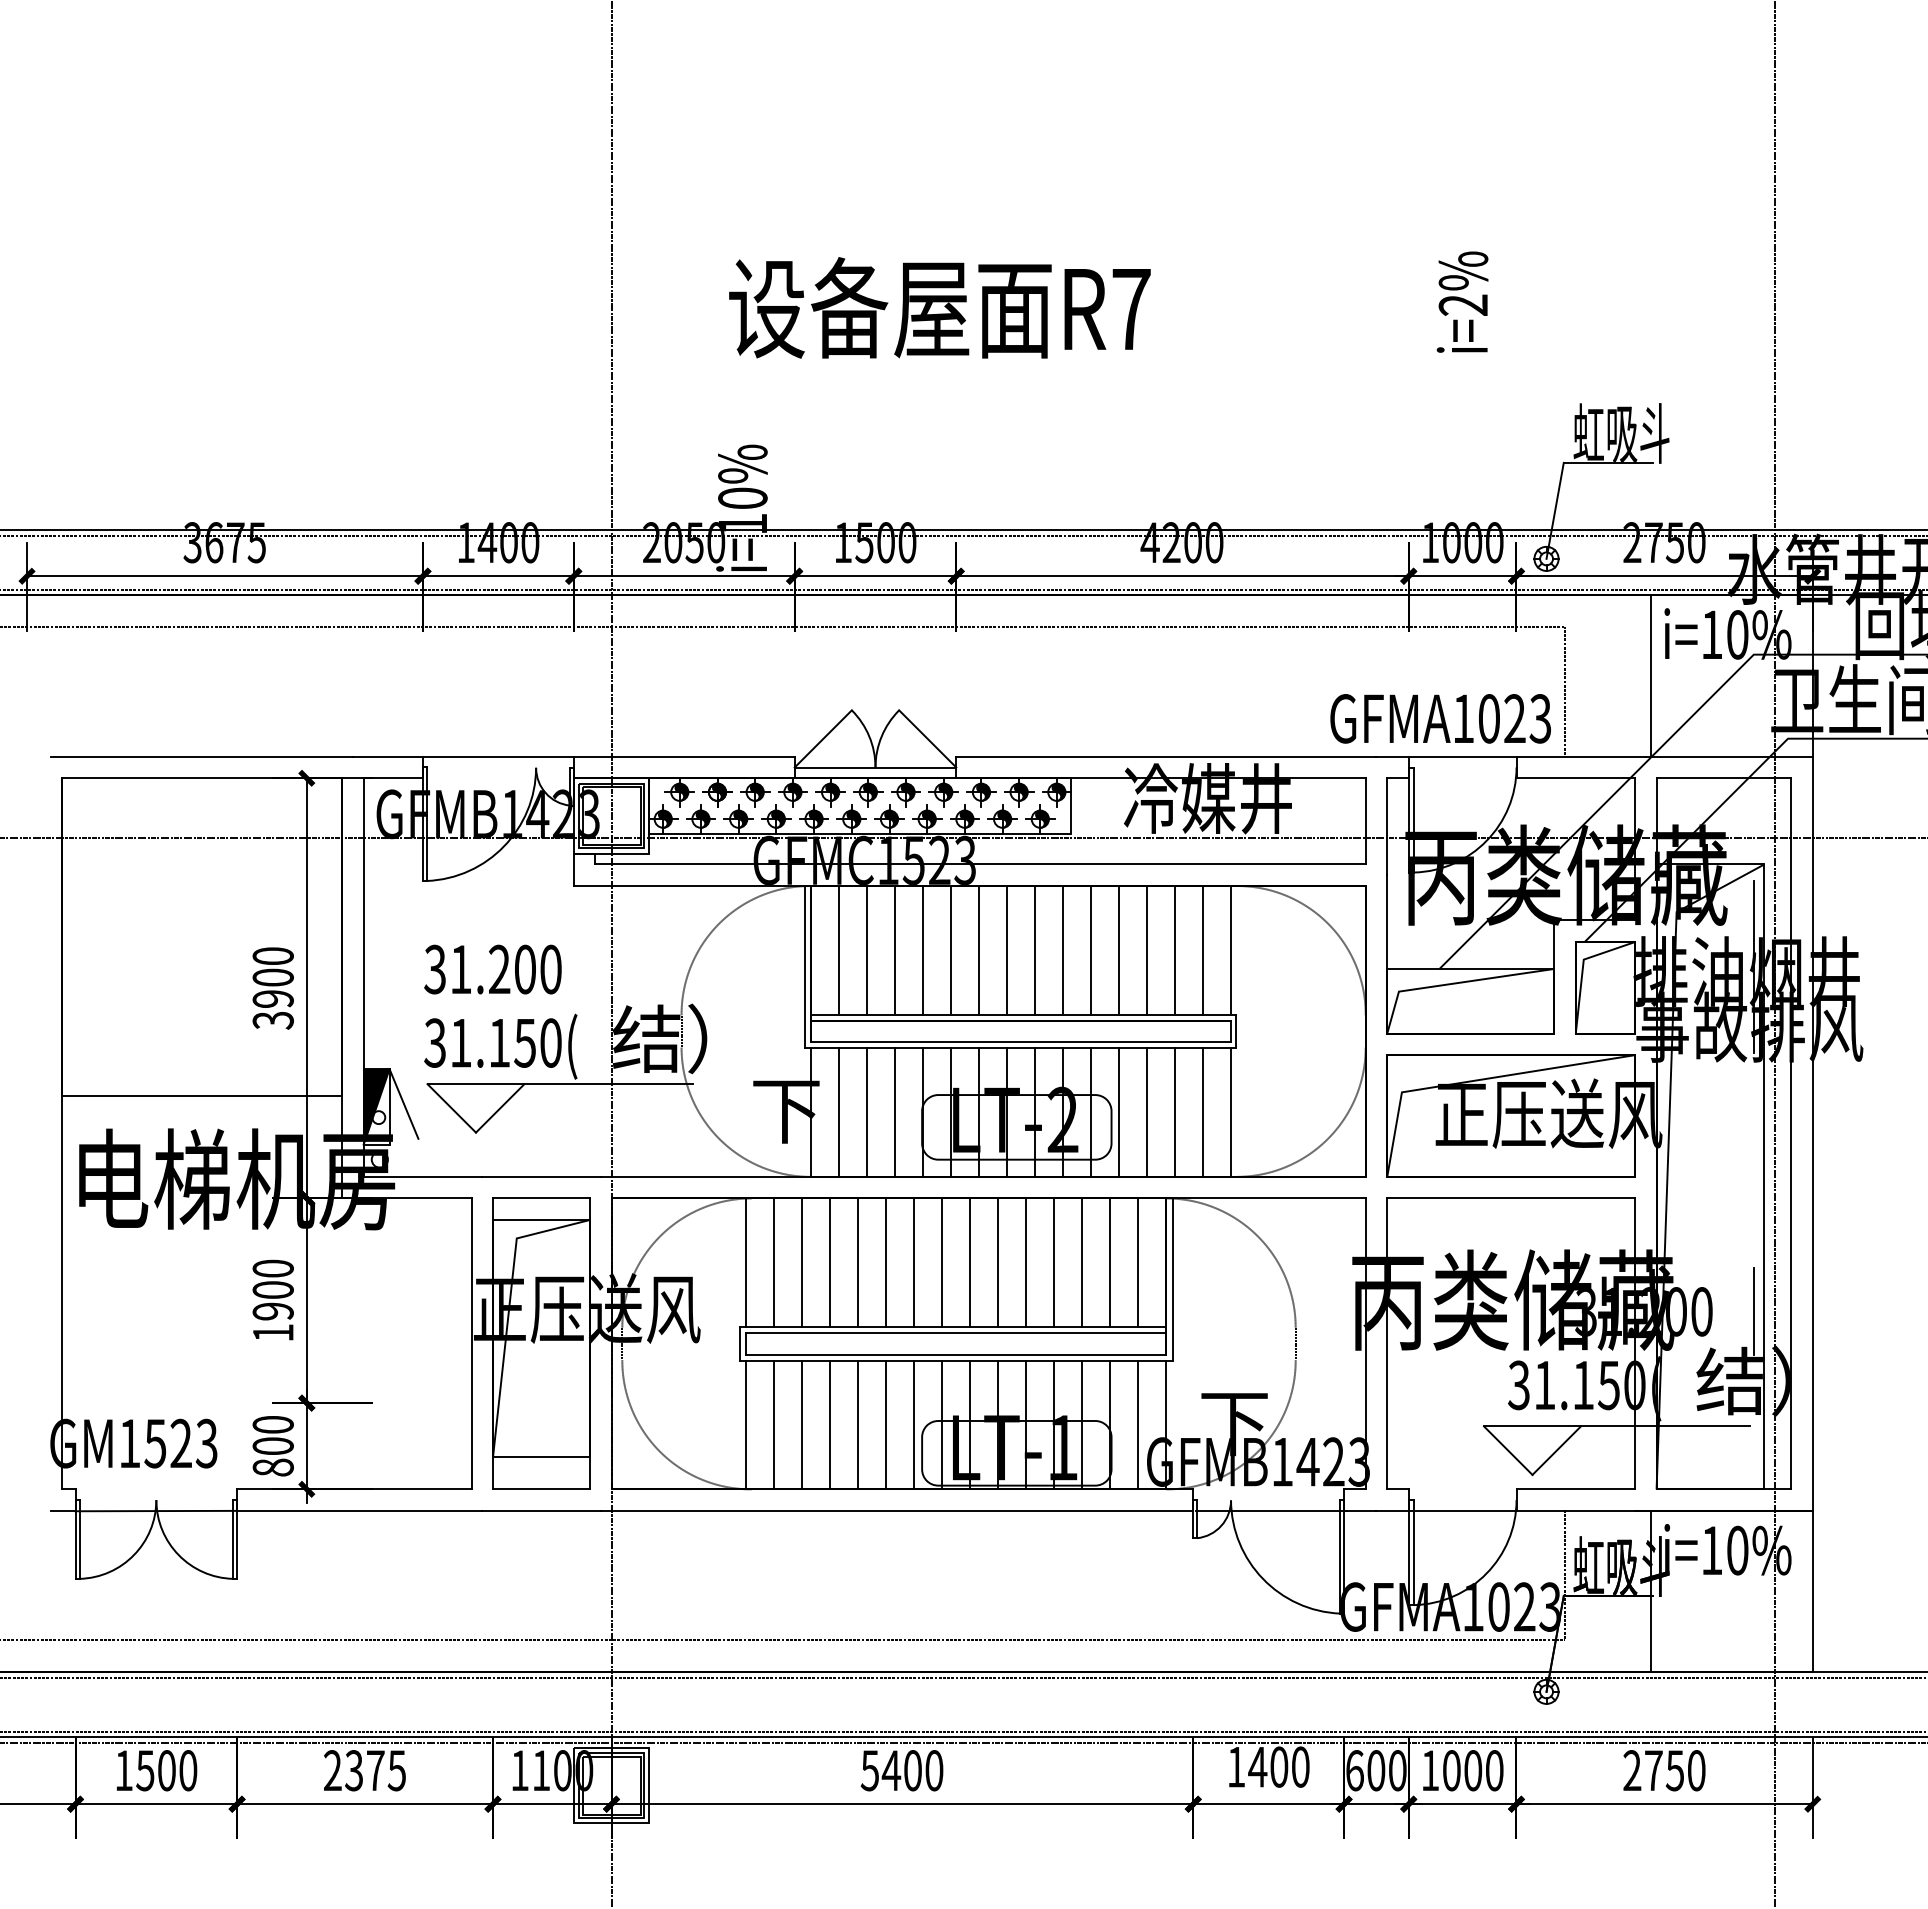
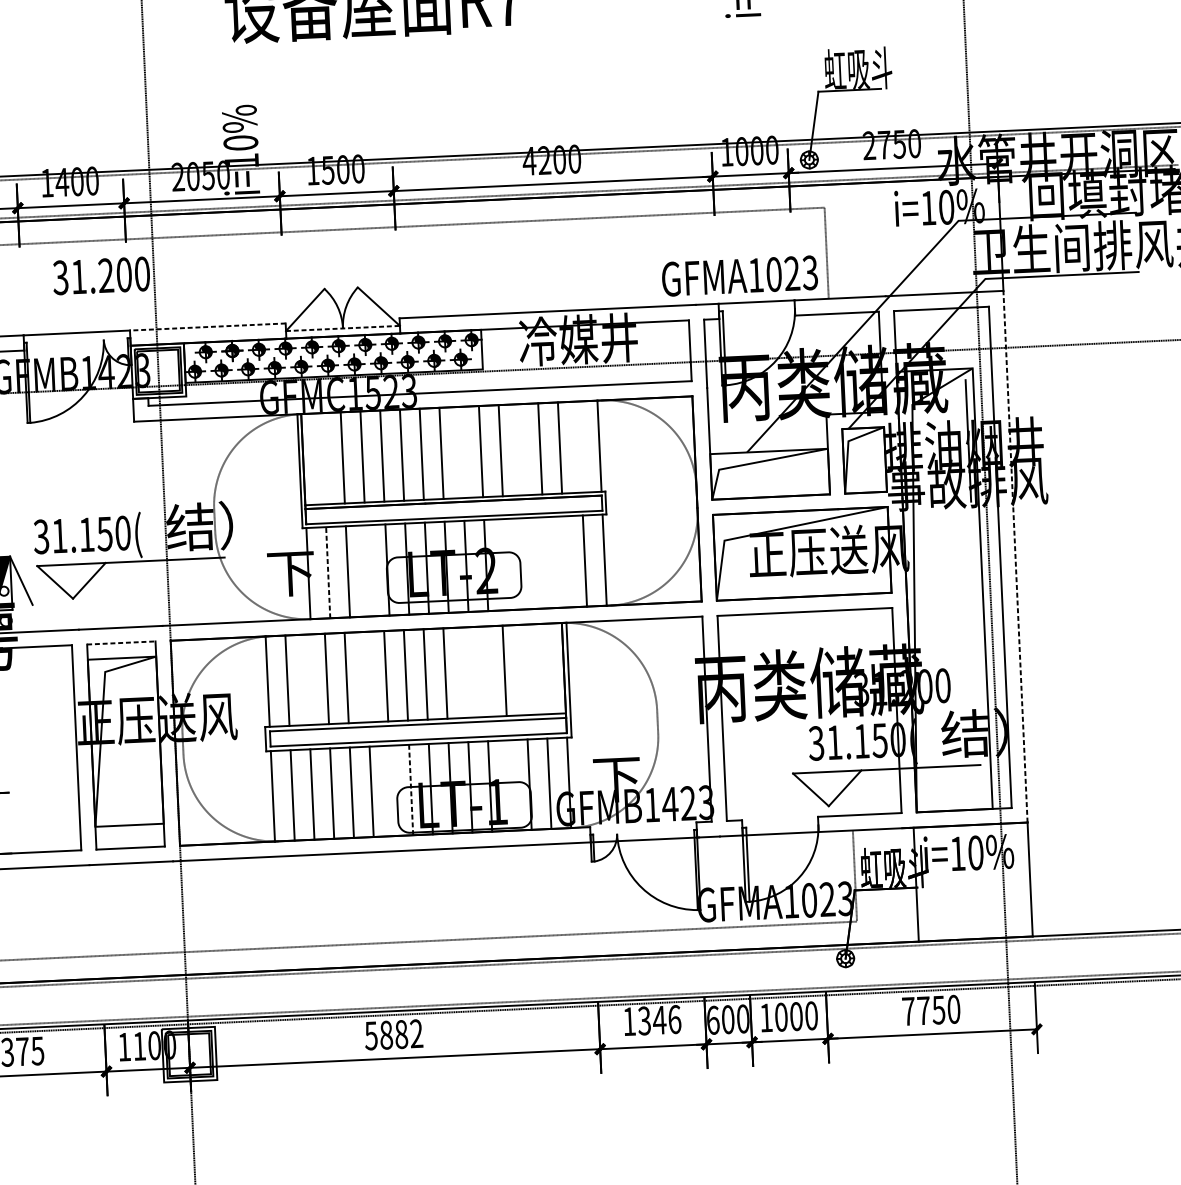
line: (1651, 675) -> (887, 238), removed
line: (683, 756) -> (207, 326), solid -> dashed
line: (875, 767) -> (342, 328), solid -> dashed
line: (838, 950) -> (322, 458), removed
line: (1034, 950) -> (460, 452), removed
line: (1118, 950) -> (520, 449), removed
line: (1203, 950) -> (580, 447), removed
text: (492, 969) -> (101, 275), moved
line: (894, 1111) -> (367, 570), removed
line: (1090, 1111) -> (505, 564), removed
line: (1118, 1111) -> (525, 563), removed
line: (1147, 1111) -> (545, 562), removed
line: (1175, 1111) -> (565, 561), removed
line: (838, 1112) -> (327, 572), solid -> dashed
line: (1812, 1133) -> (1015, 556), solid -> dashed
line: (542, 1198) -> (122, 643), solid -> dashed
line: (802, 1262) -> (307, 679), removed
line: (886, 1262) -> (366, 677), removed
line: (1026, 1262) -> (465, 672), removed
line: (1054, 1262) -> (485, 671), removed
line: (1110, 1262) -> (524, 669), removed
line: (1138, 1262) -> (544, 669), removed
line: (1753, 1311) -> (979, 683), removed
line: (914, 1425) -> (391, 791), removed
line: (942, 1425) -> (411, 790), solid -> dashed
line: (1082, 1425) -> (509, 785), removed
text: (1278, 1766) -> (659, 1019), 1400 -> 1346
text: (912, 1770) -> (401, 1034), 5400 -> 5882
text: (1632, 1770) -> (908, 1011), 2750 -> 7750

